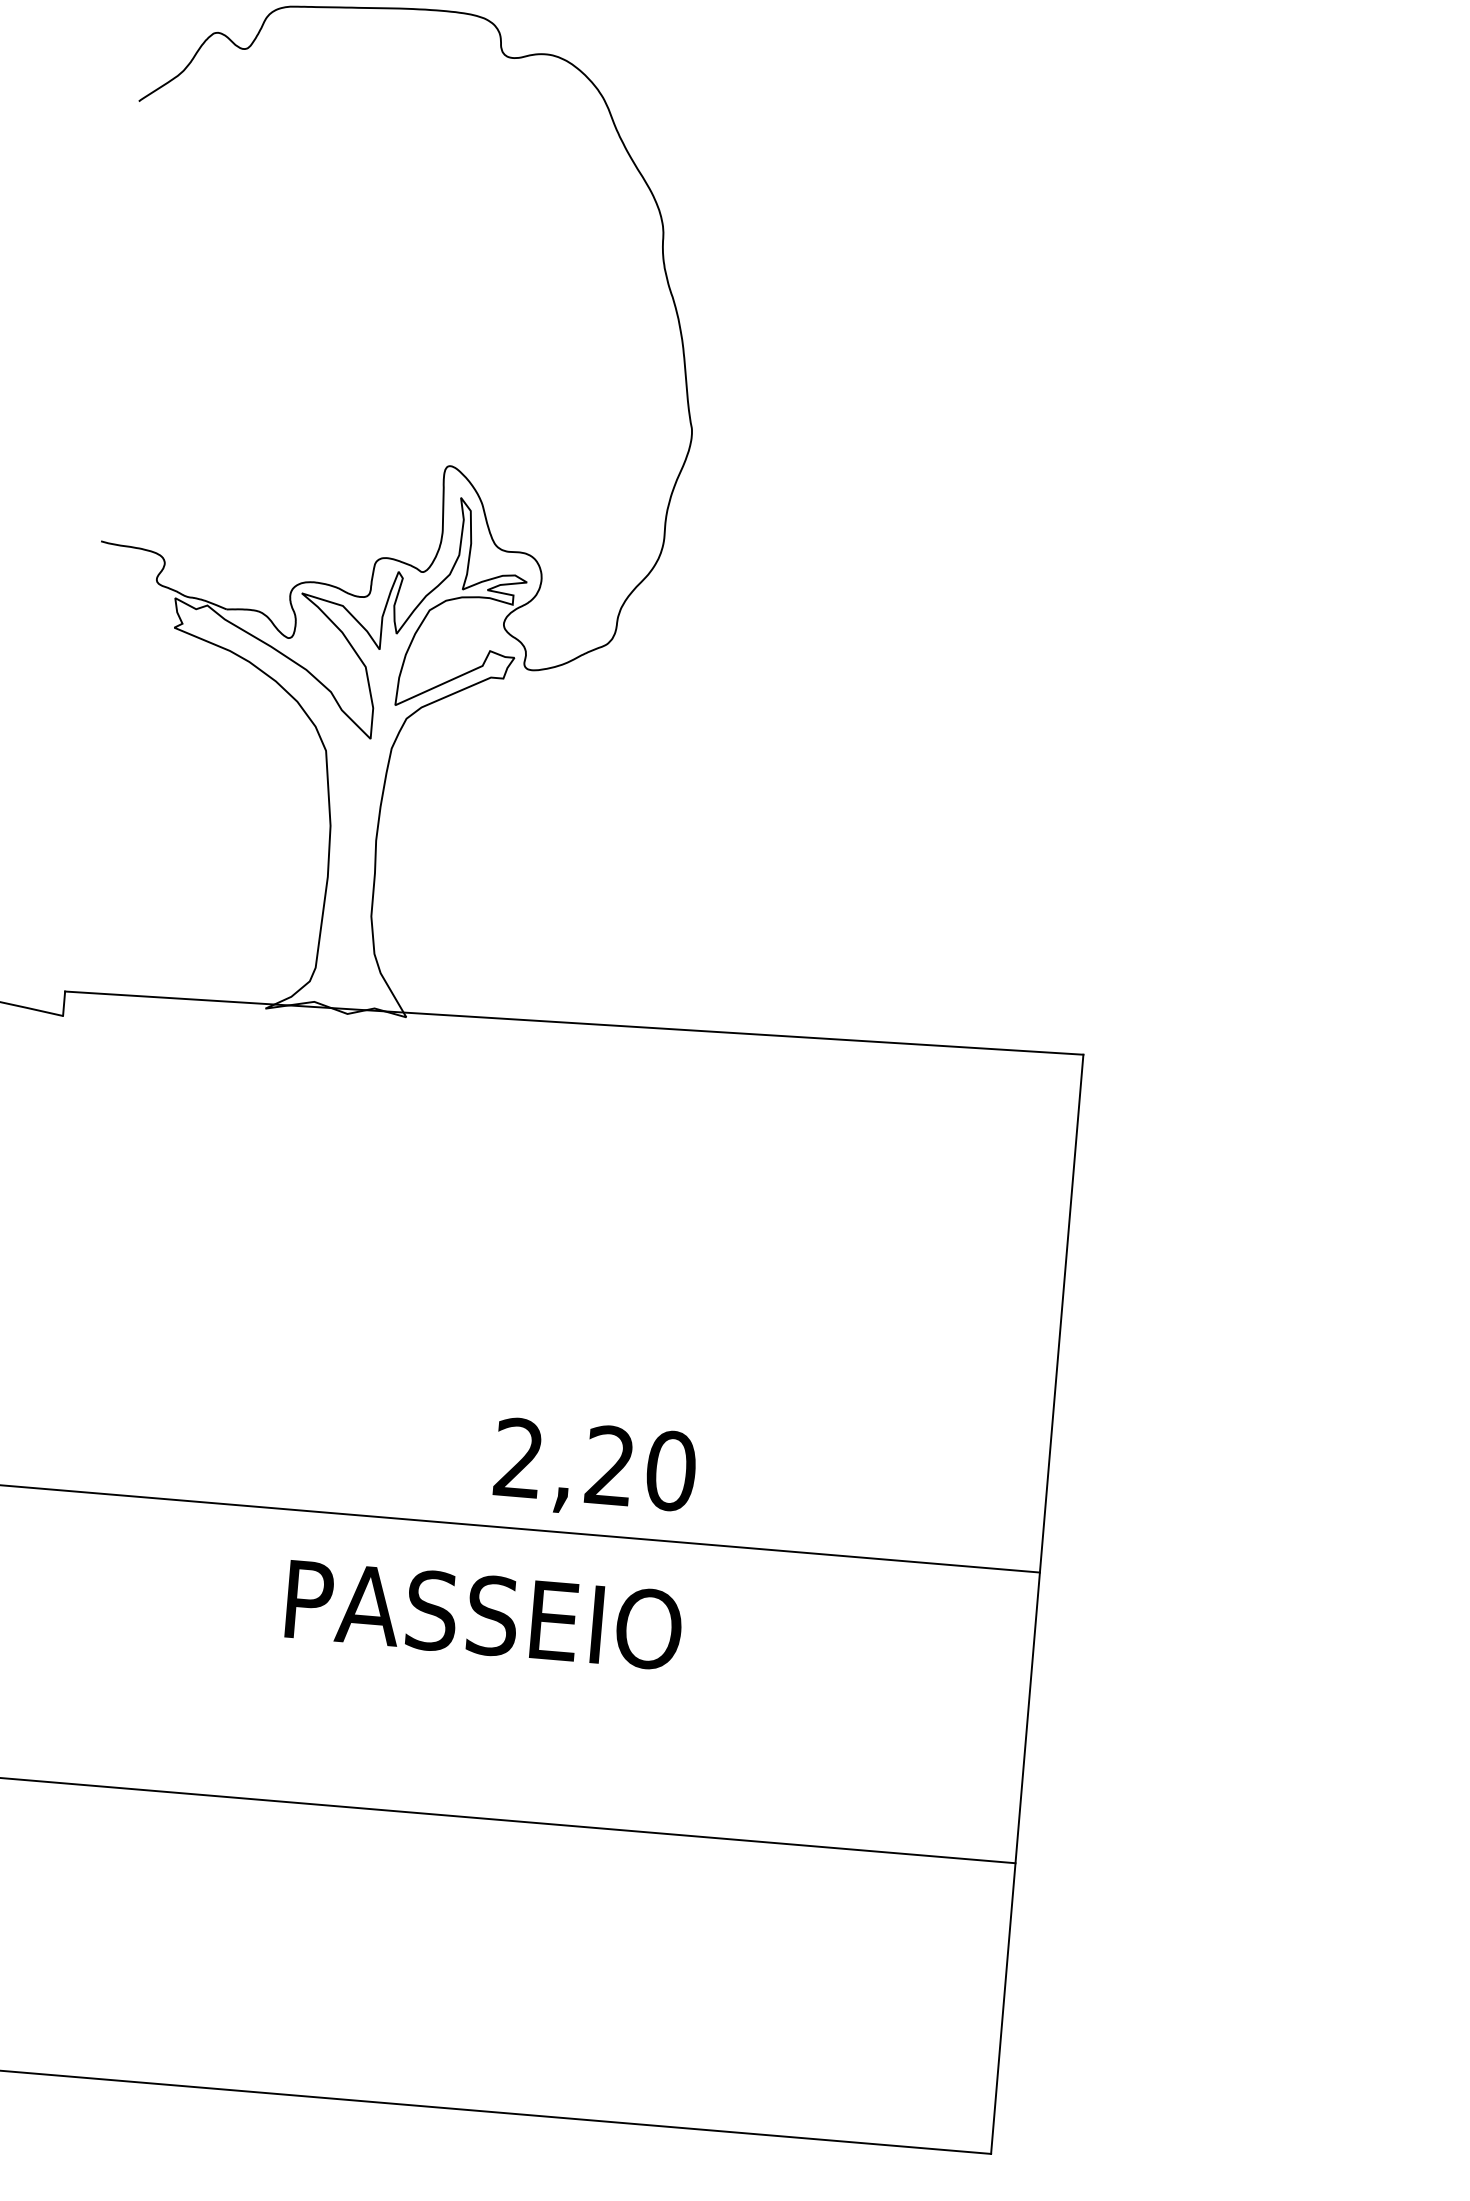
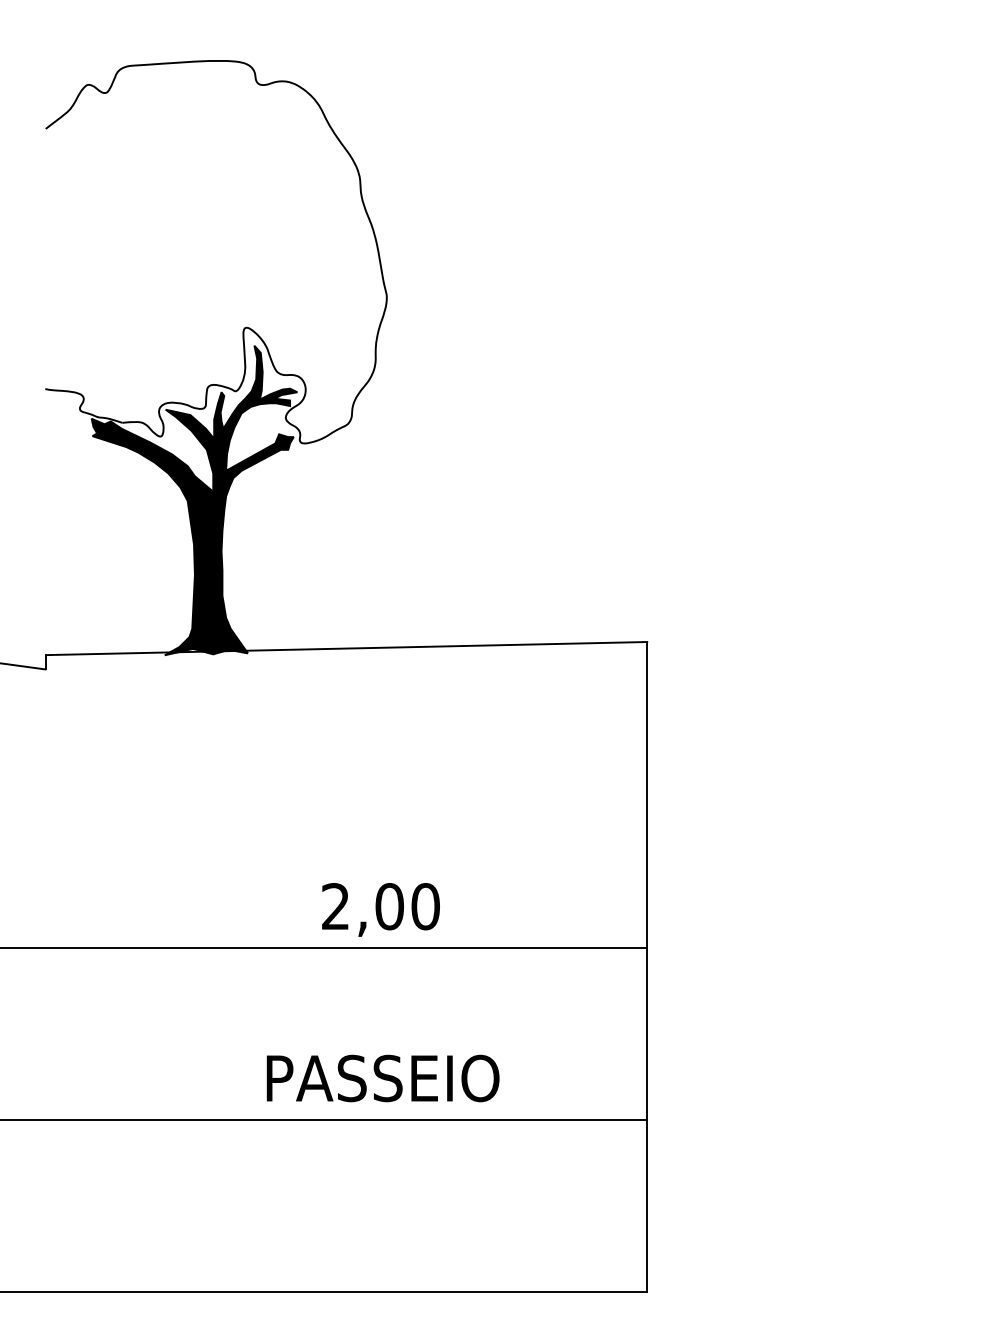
fill: (337, 749) -> (194, 499), added
text: (609, 1465) -> (389, 906), 2,20 -> 2,00
text: (483, 1615) -> (382, 1078), moved

